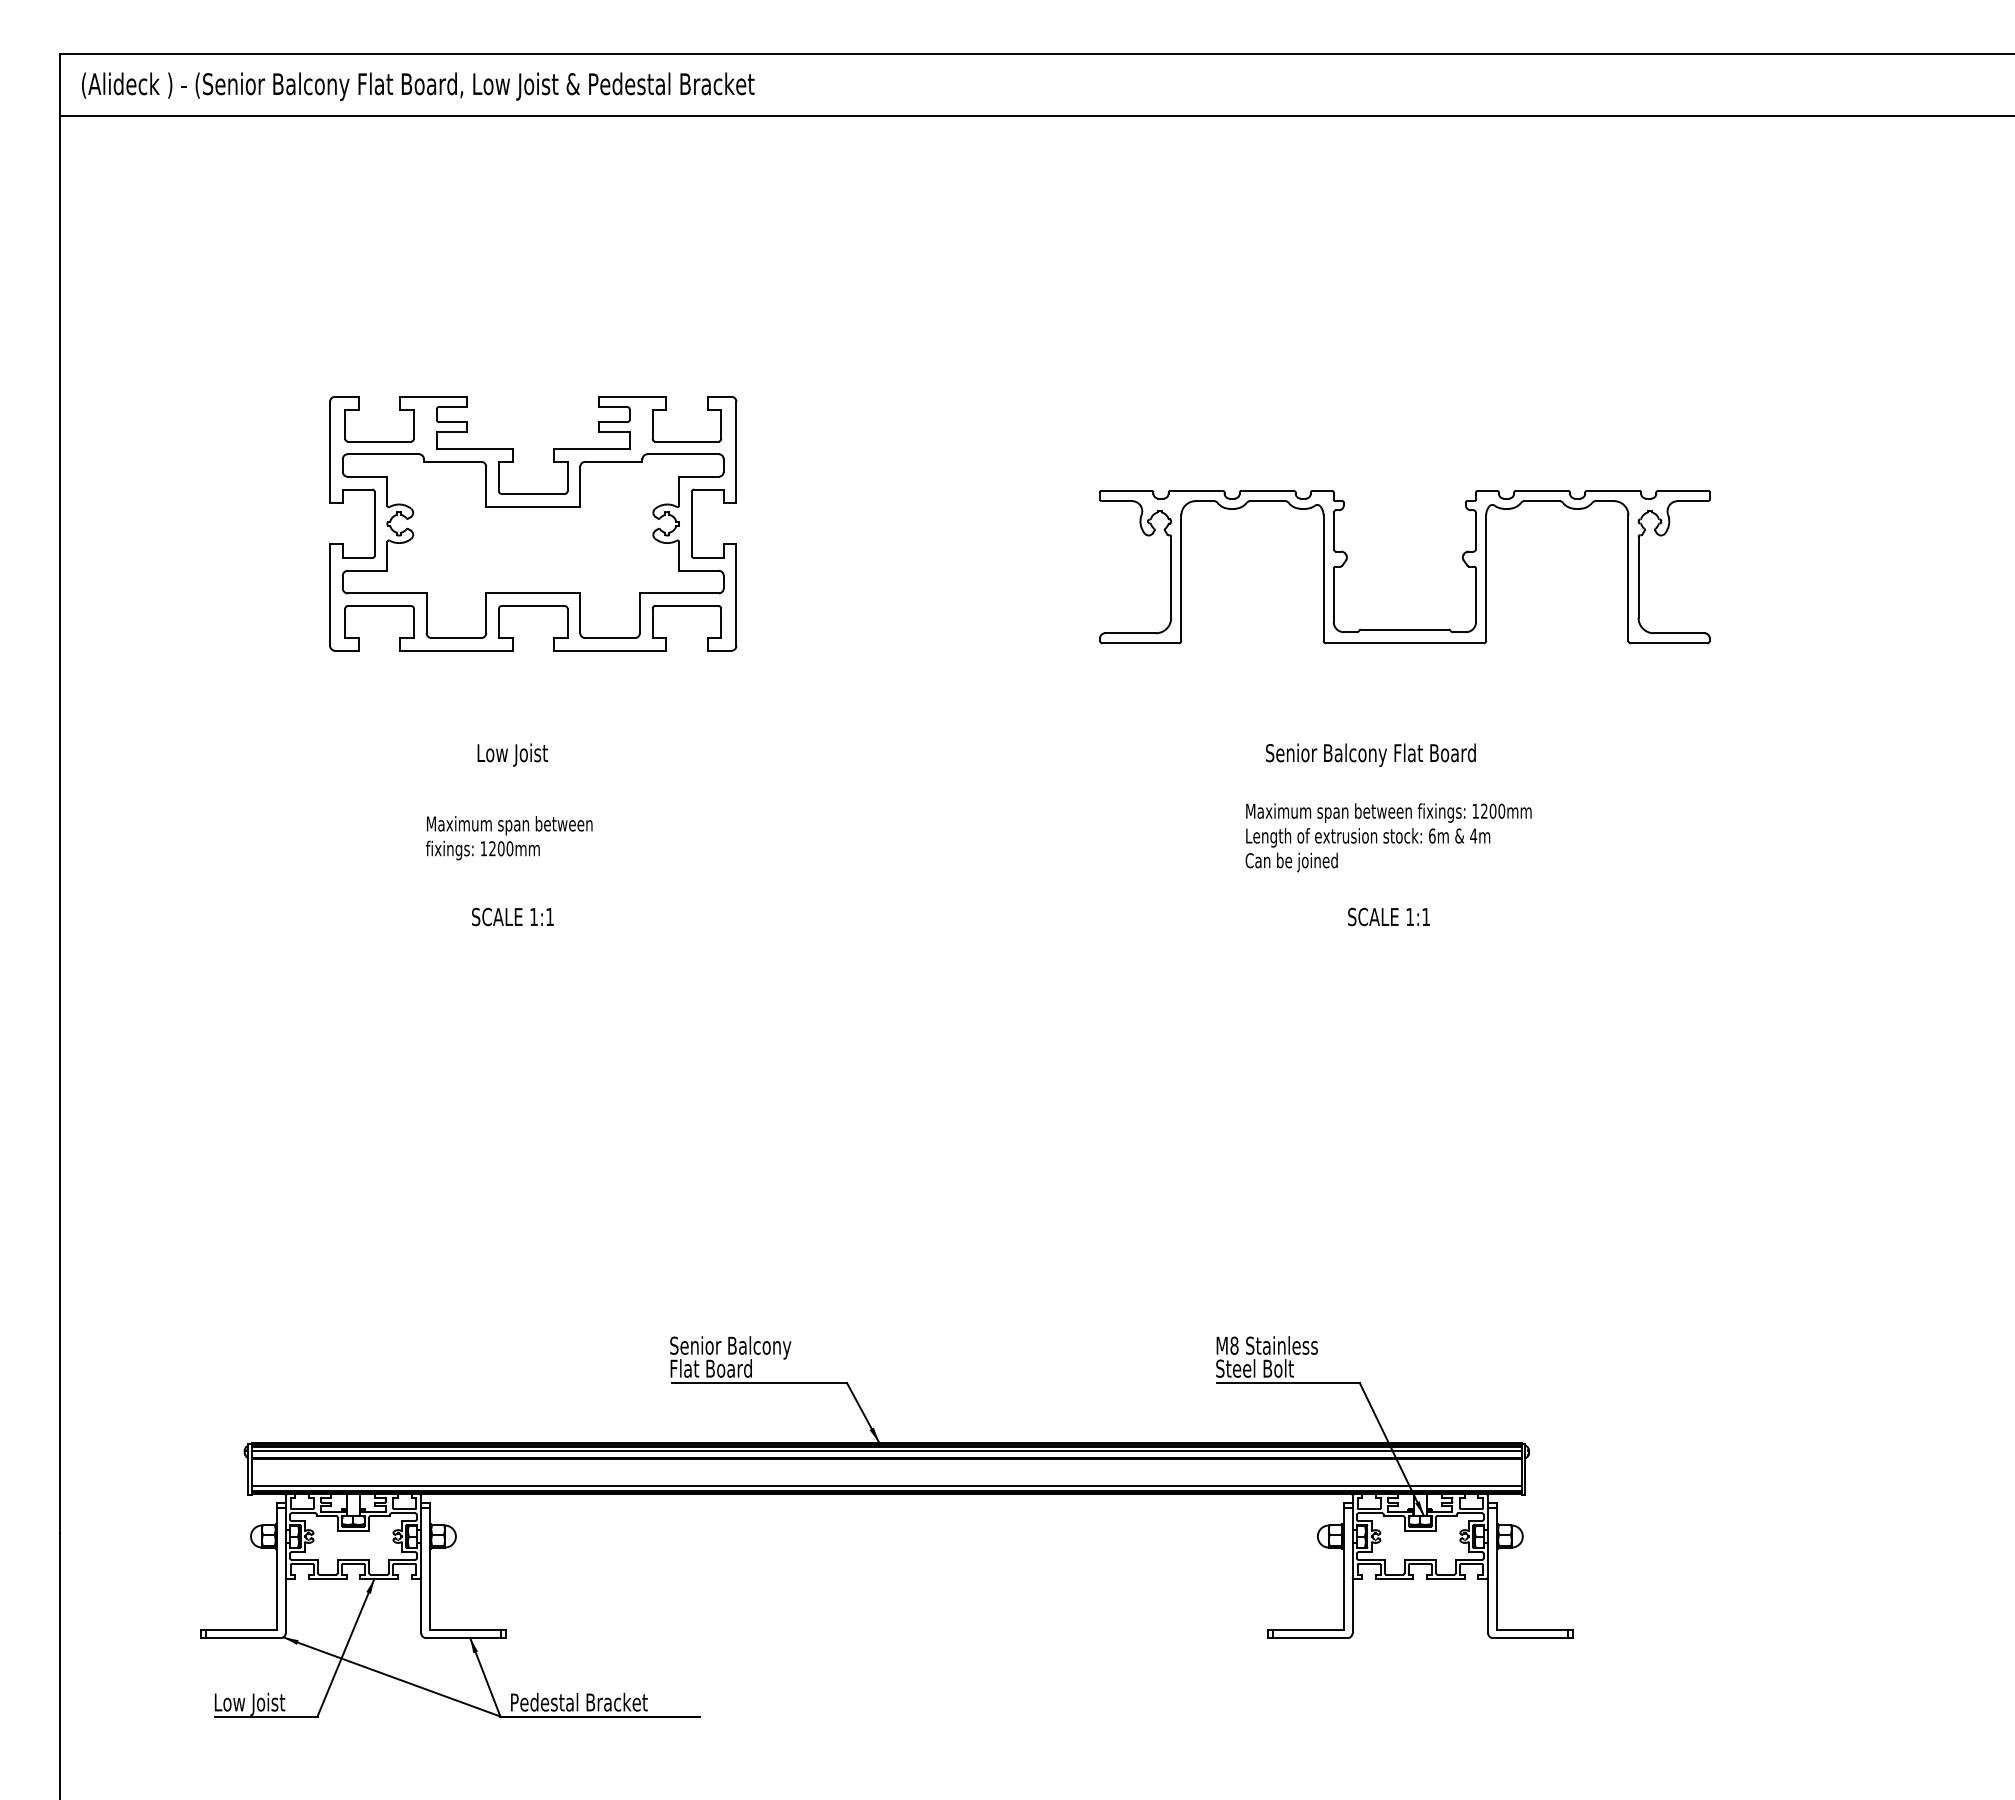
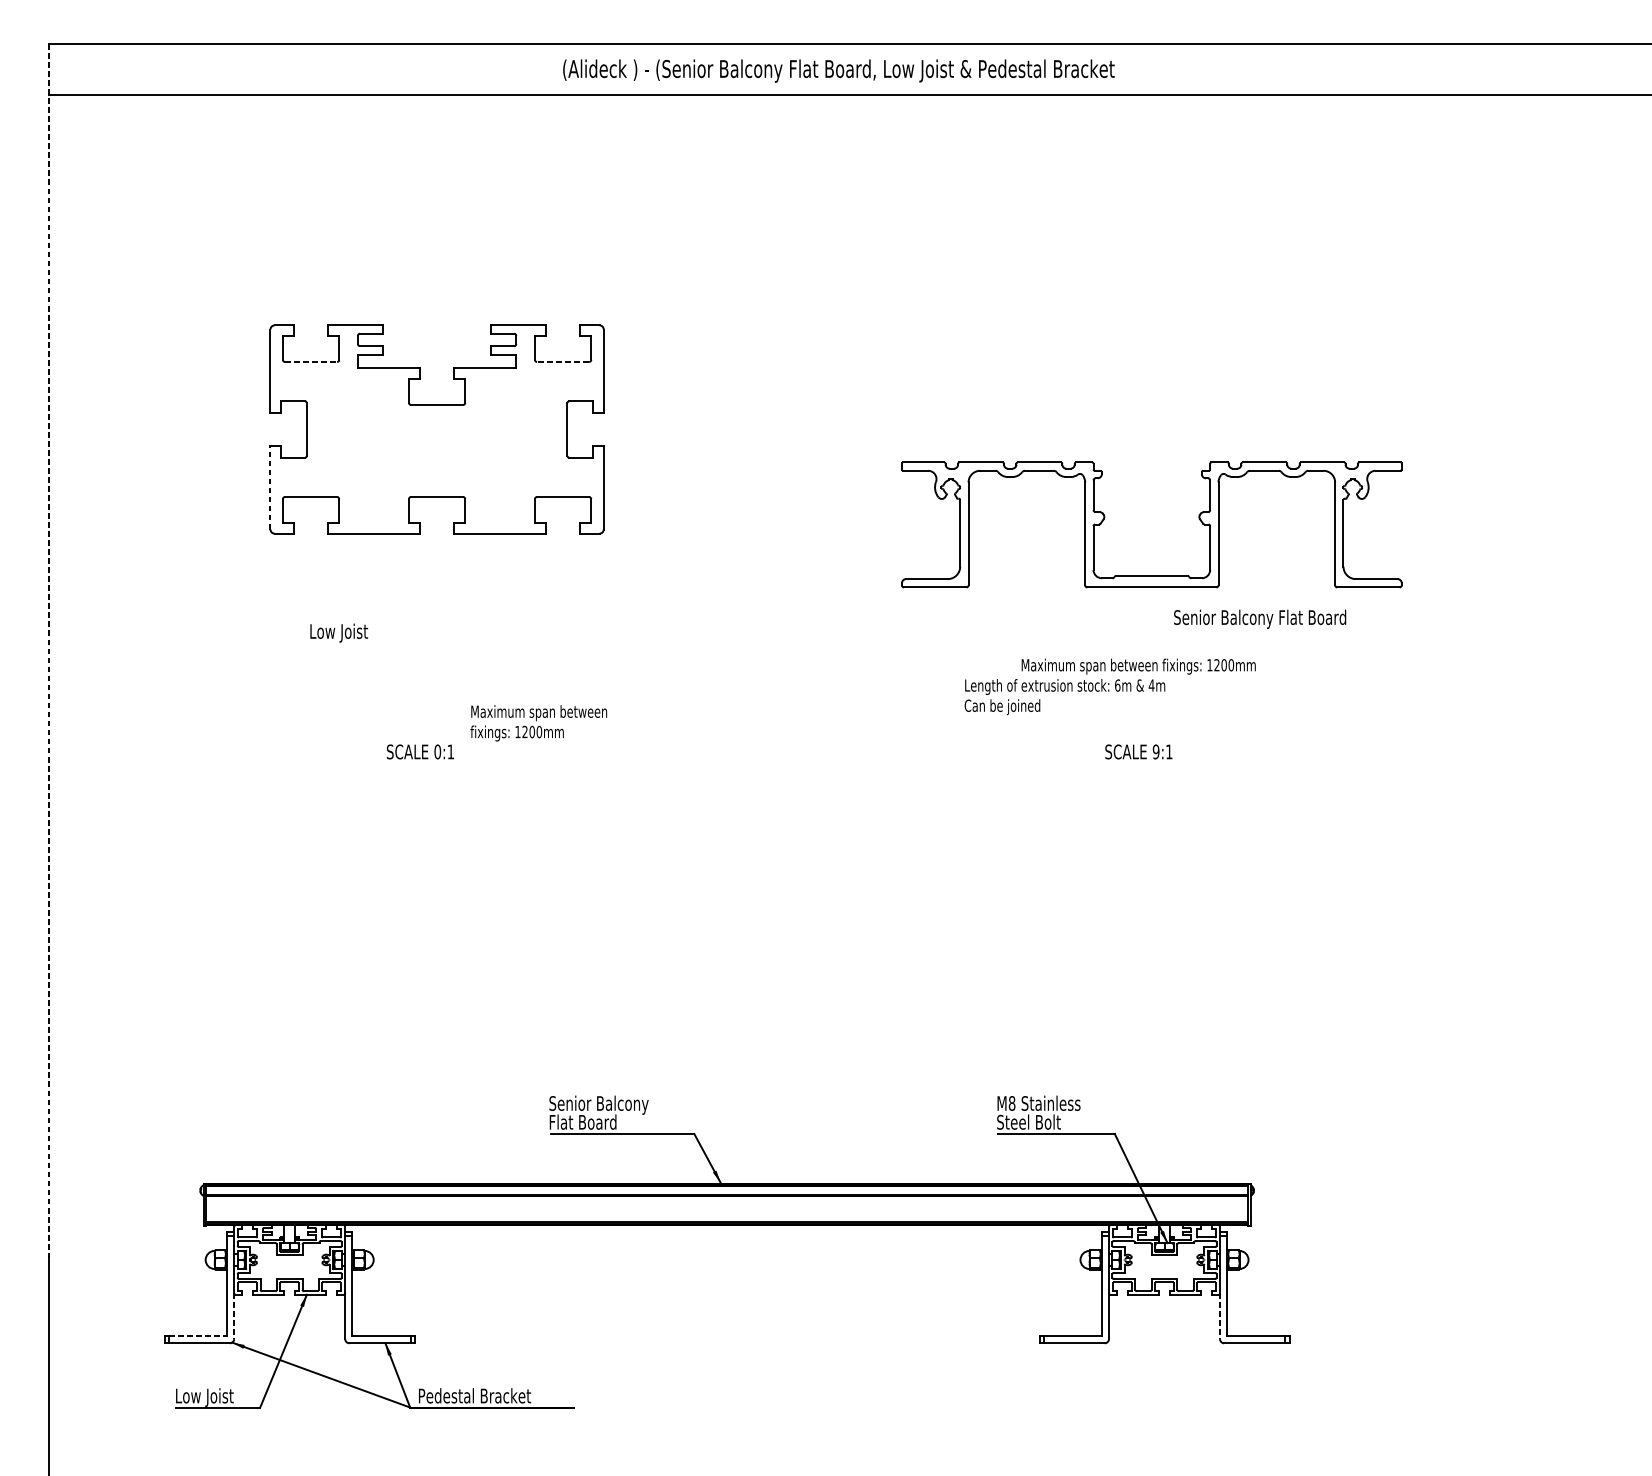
text: (418, 86) -> (839, 70), moved
line: (379, 441) -> (311, 362), solid -> dashed
line: (686, 441) -> (562, 362), solid -> dashed
part: (532, 545) -> (436, 447), removed
part: (1347, 560) -> (1104, 519), moved
line: (330, 595) -> (270, 488), solid -> dashed
text: (512, 754) -> (338, 632), moved
text: (1370, 754) -> (1259, 618), moved
line: (60, 793) -> (49, 650), solid -> dashed
text: (509, 838) -> (539, 723), moved
text: (1367, 850) -> (1064, 697), moved
text: (534, 916) -> (438, 751), 1:1 -> 0:1
text: (1410, 916) -> (1156, 751), 1:1 -> 9:1
line: (886, 1451) -> (726, 1190), removed
line: (886, 1485) -> (726, 1218), removed
line: (285, 1605) -> (233, 1316), solid -> dashed
line: (1488, 1605) -> (1220, 1316), solid -> dashed
line: (241, 1629) -> (197, 1336), solid -> dashed

